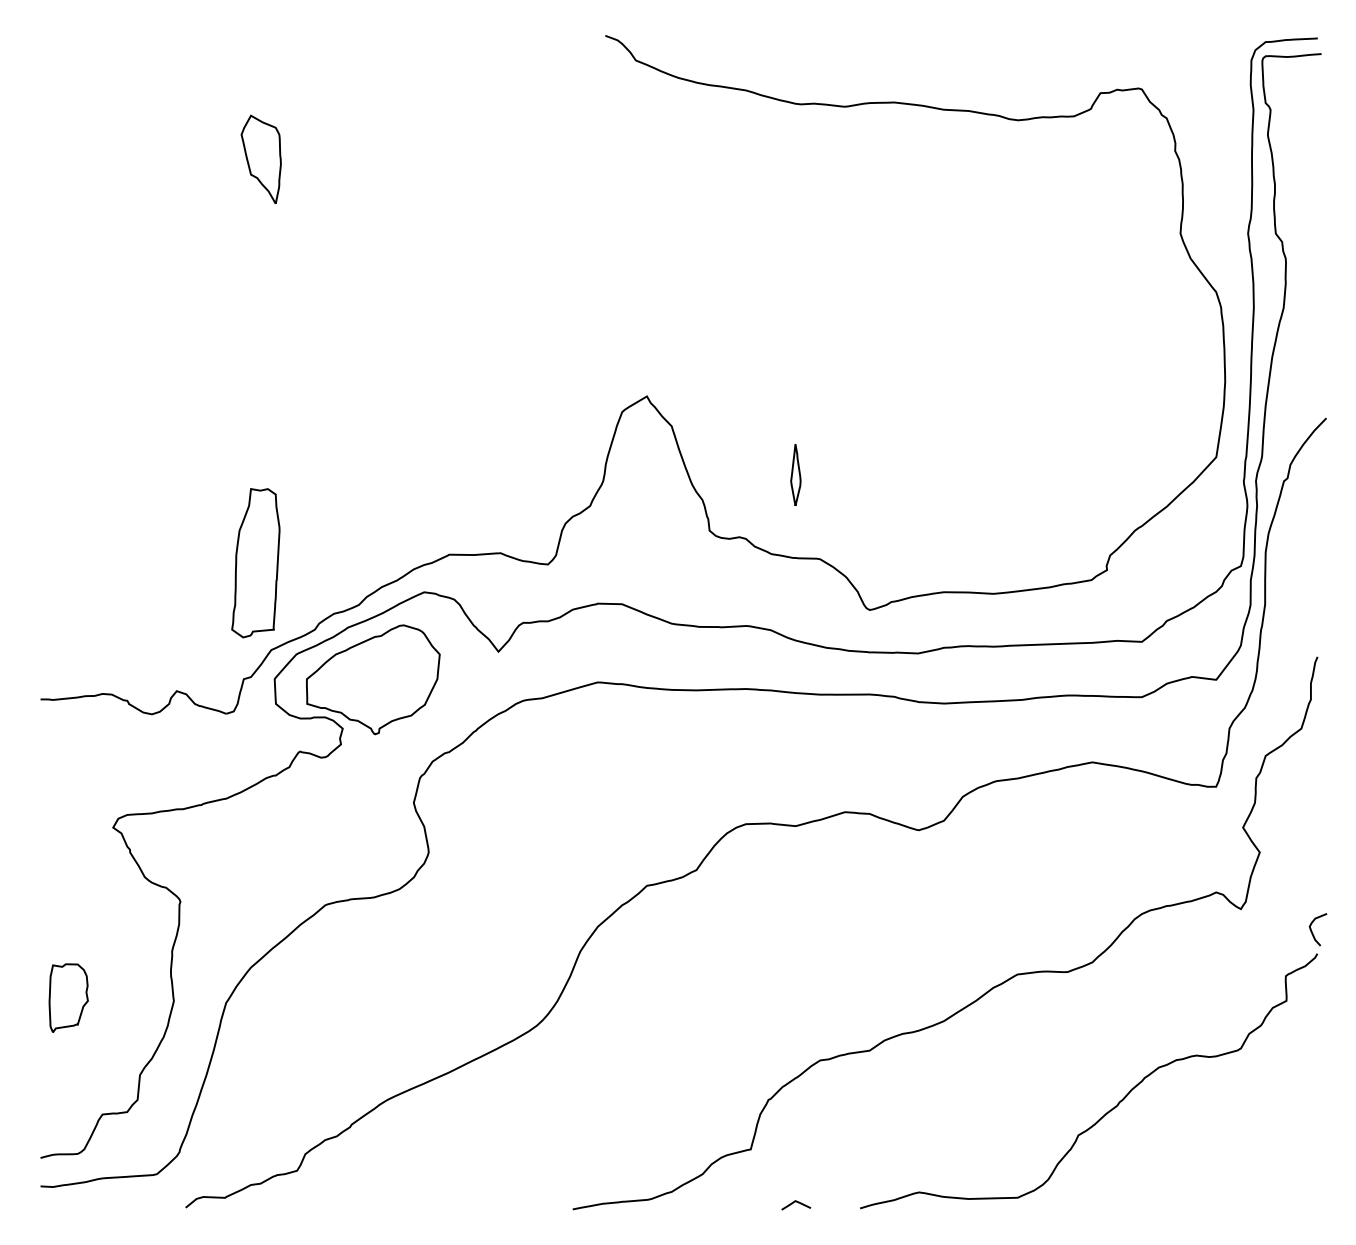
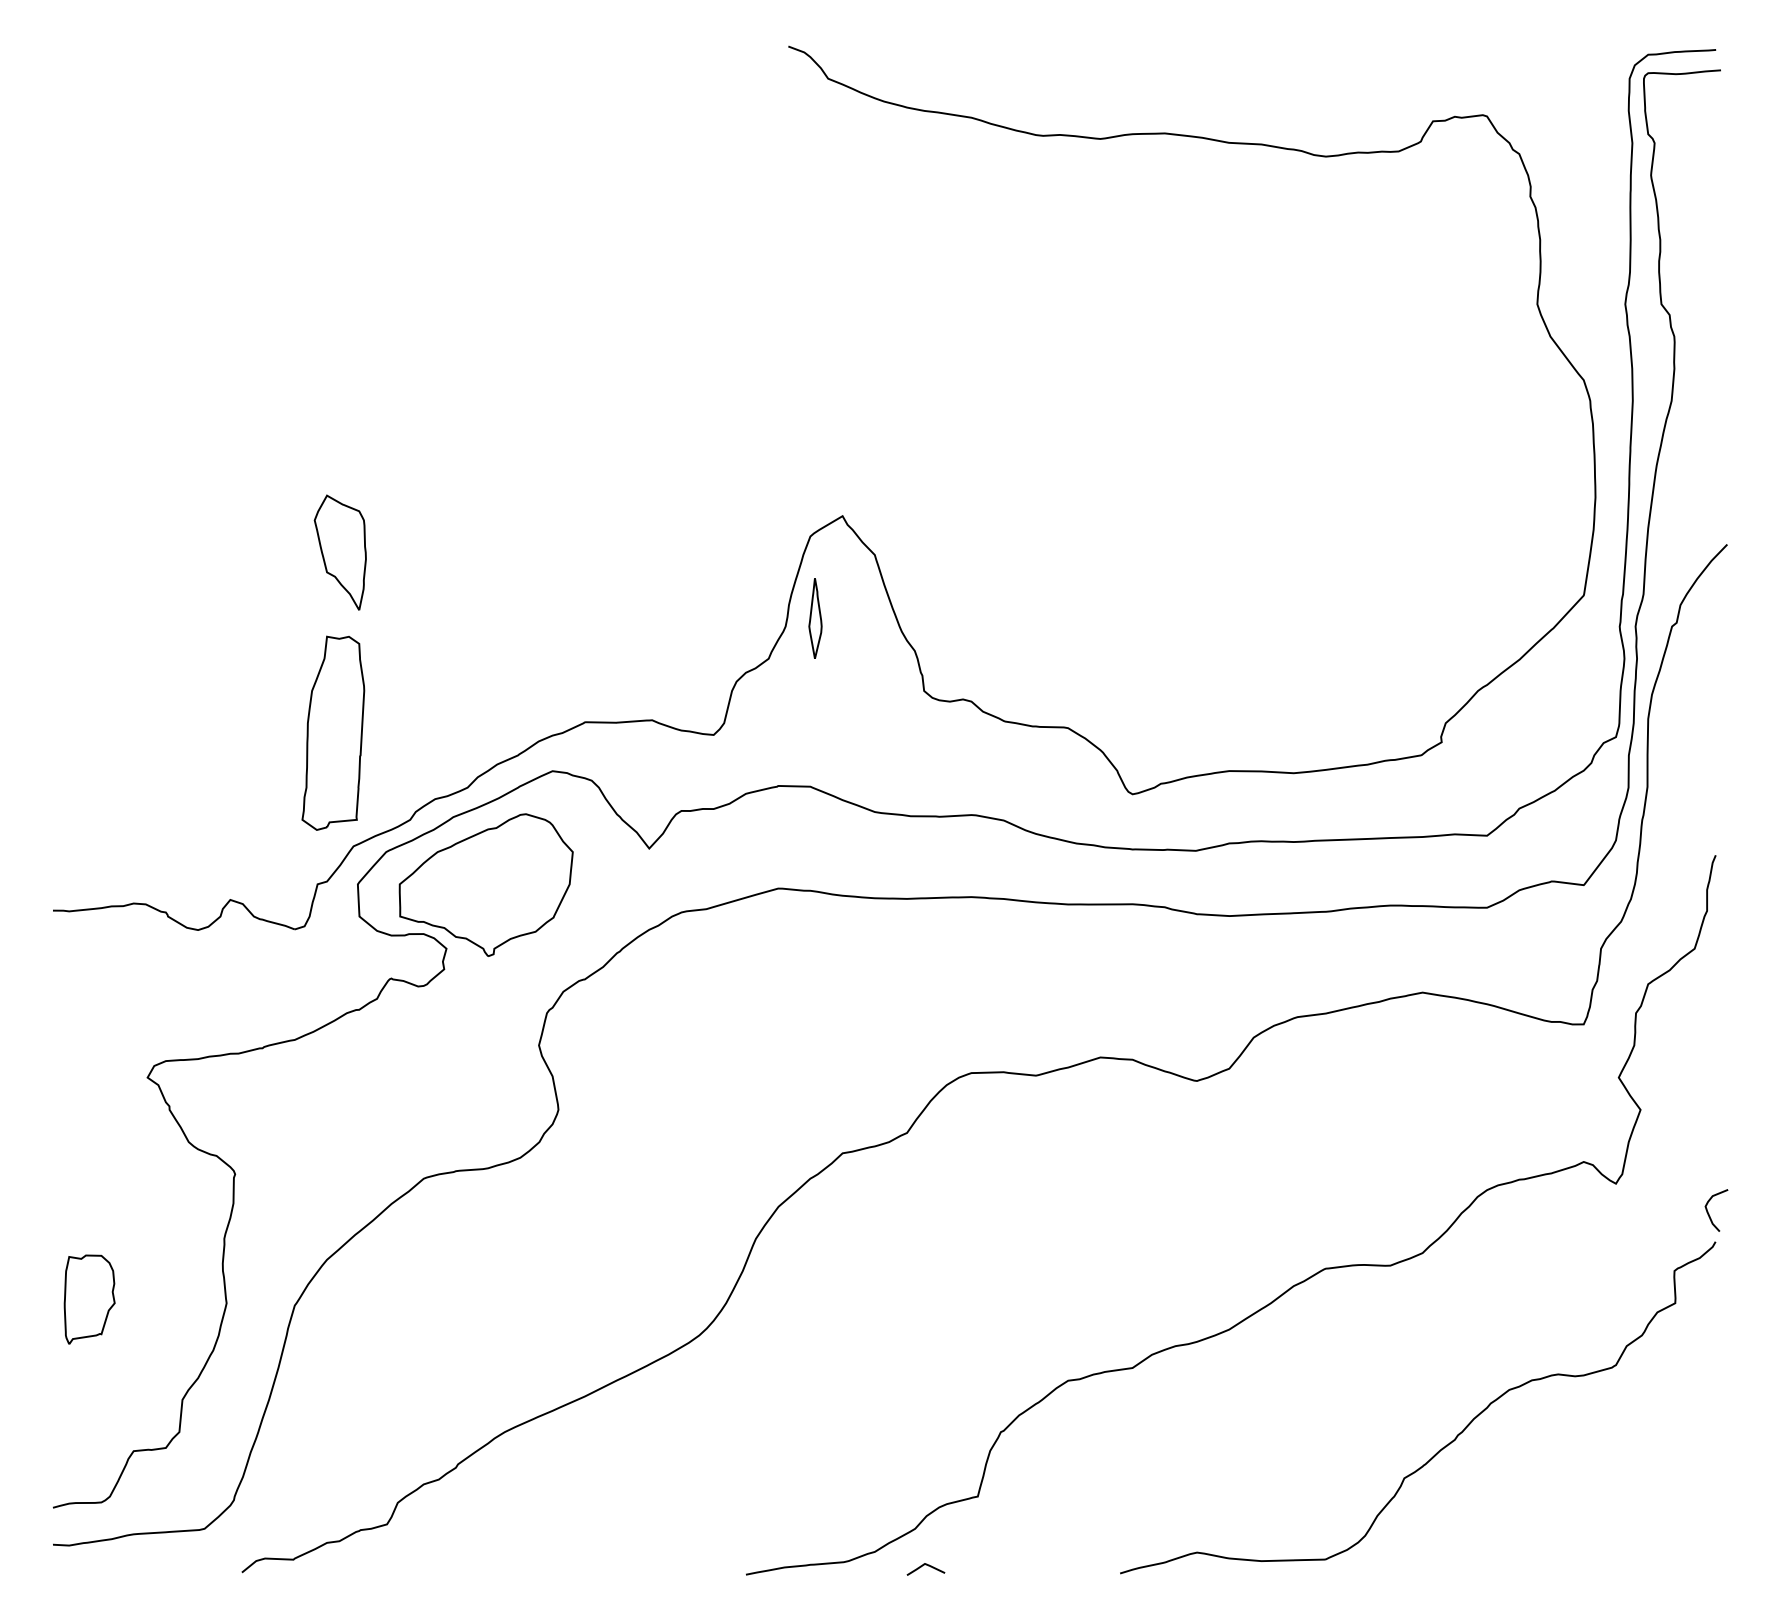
part: (260, 159) -> (339, 552), moved
part: (795, 475) -> (815, 618), moved
line: (795, 1202) -> (925, 1565), moved

